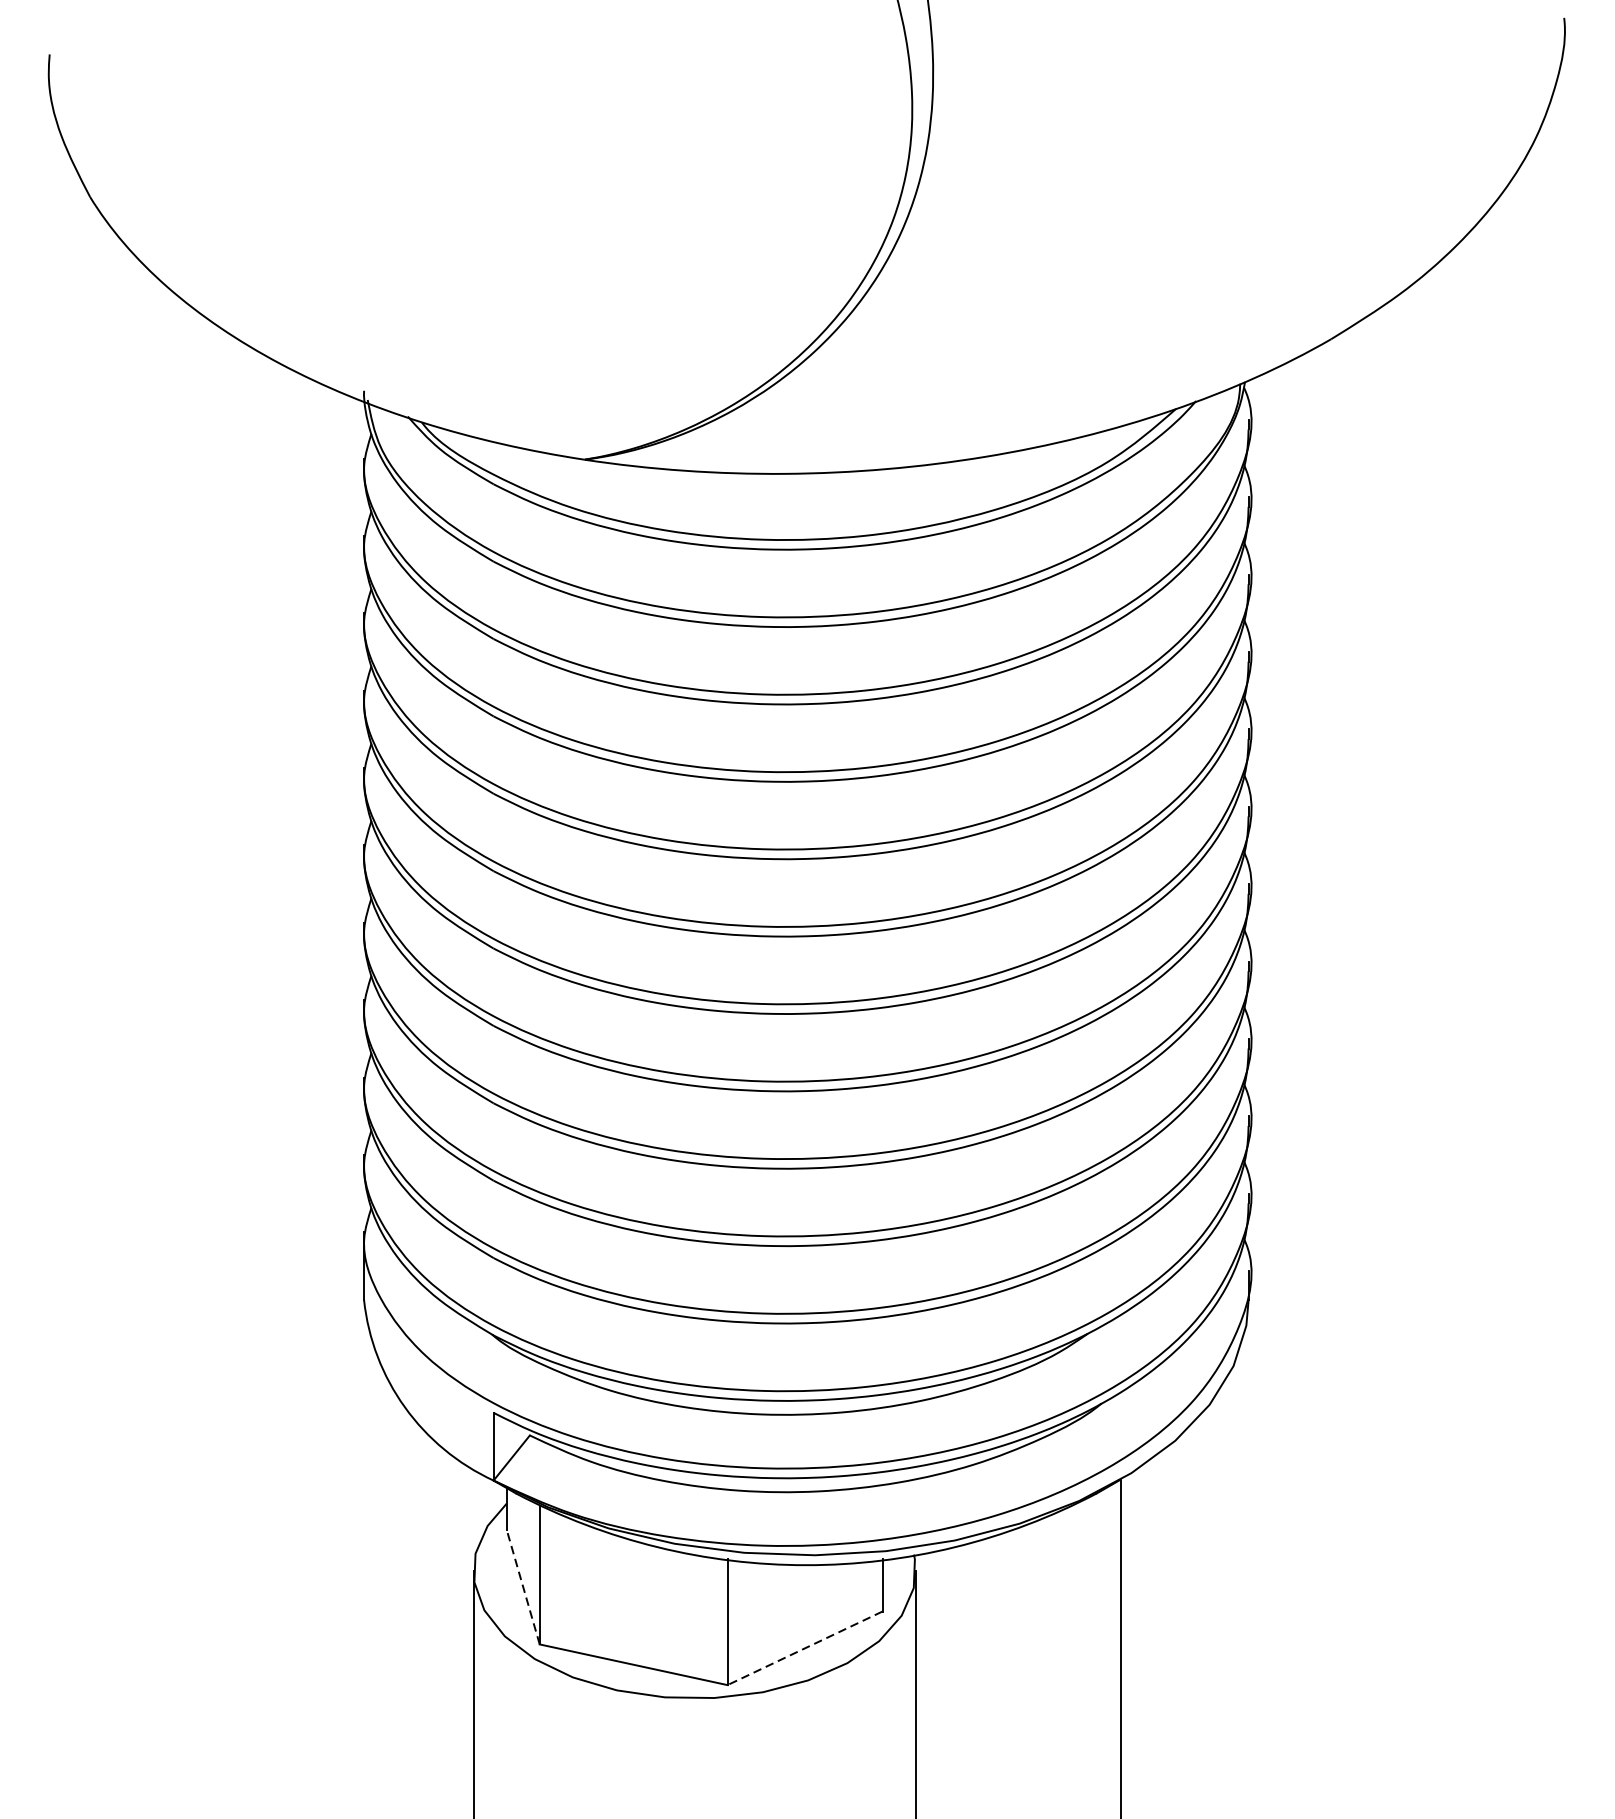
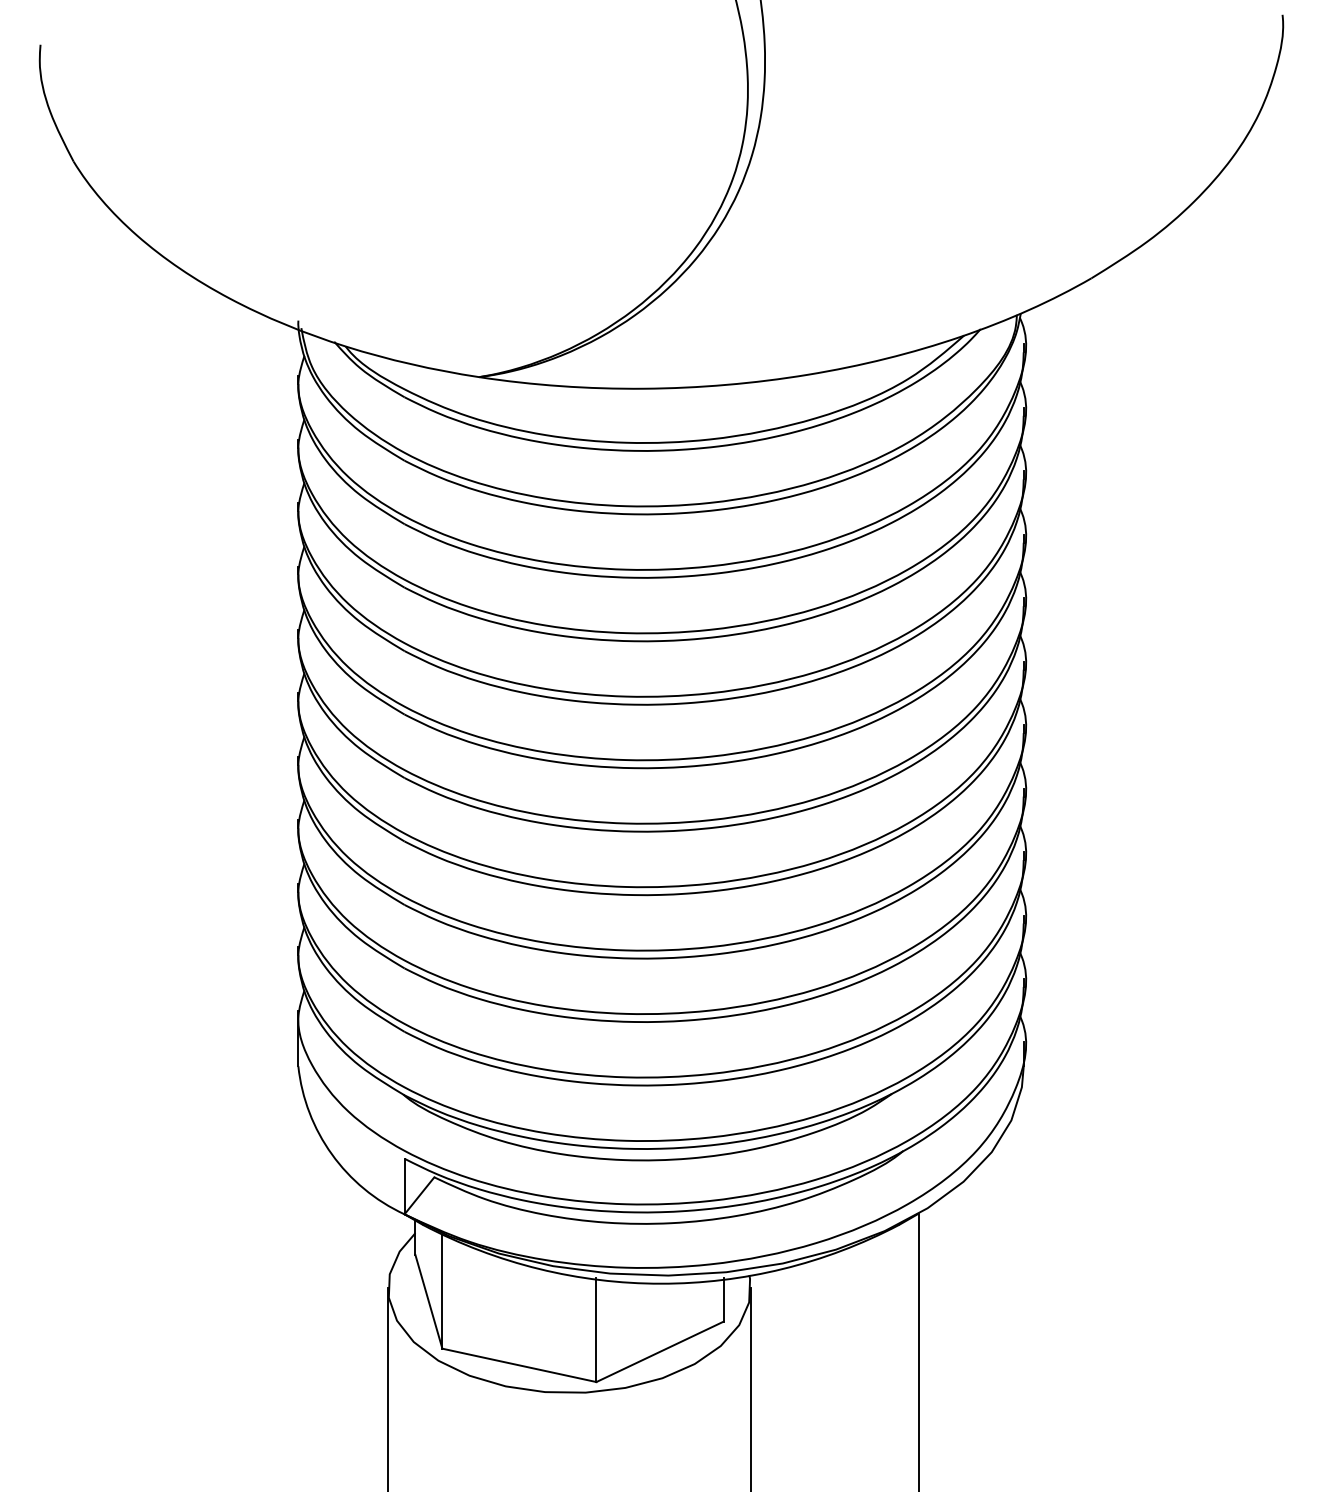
line: (522, 1586) -> (428, 1301), dashed -> solid
line: (804, 1649) -> (659, 1352), dashed -> solid

